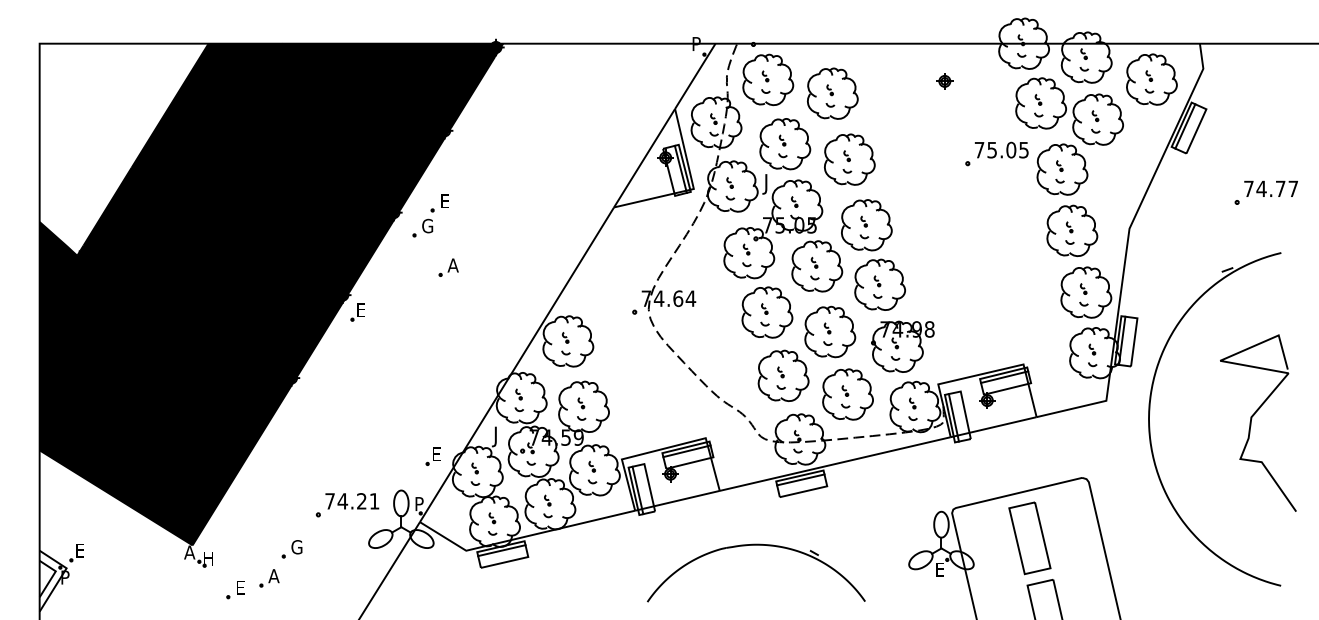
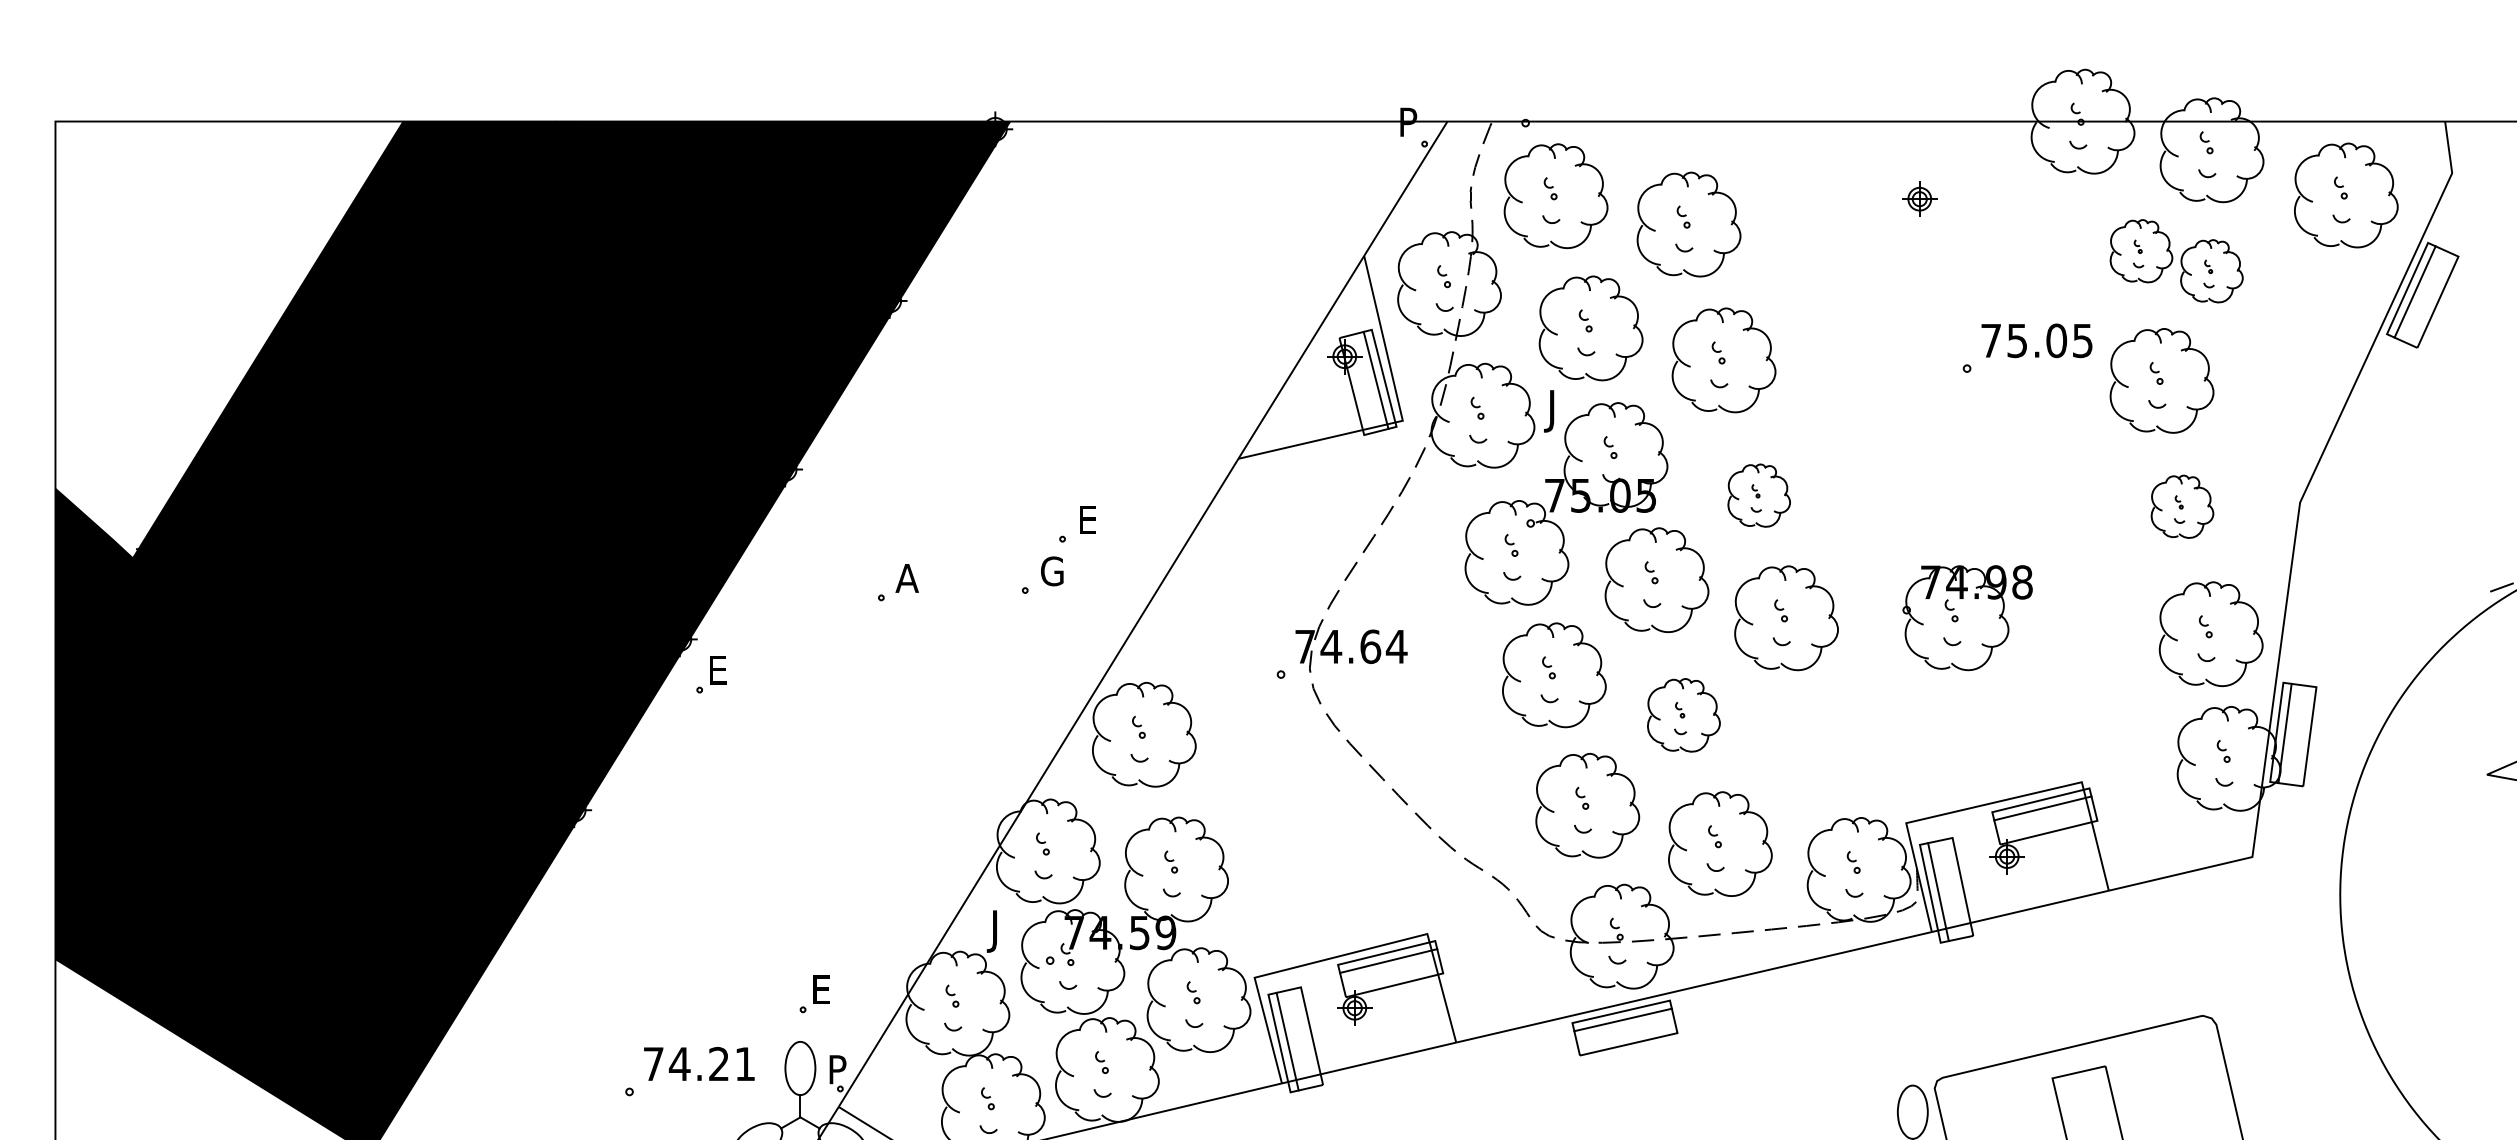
part: (1069, 111) -> (2176, 261), size x0.6
part: (430, 215) -> (1058, 549), moved
part: (866, 225) -> (1758, 495), size x0.6
part: (1072, 230) -> (2182, 506), size x0.6
part: (830, 331) -> (1684, 714), size x0.7
part: (902, 346) -> (1966, 617), moved
part: (432, 456) -> (813, 994), moved

